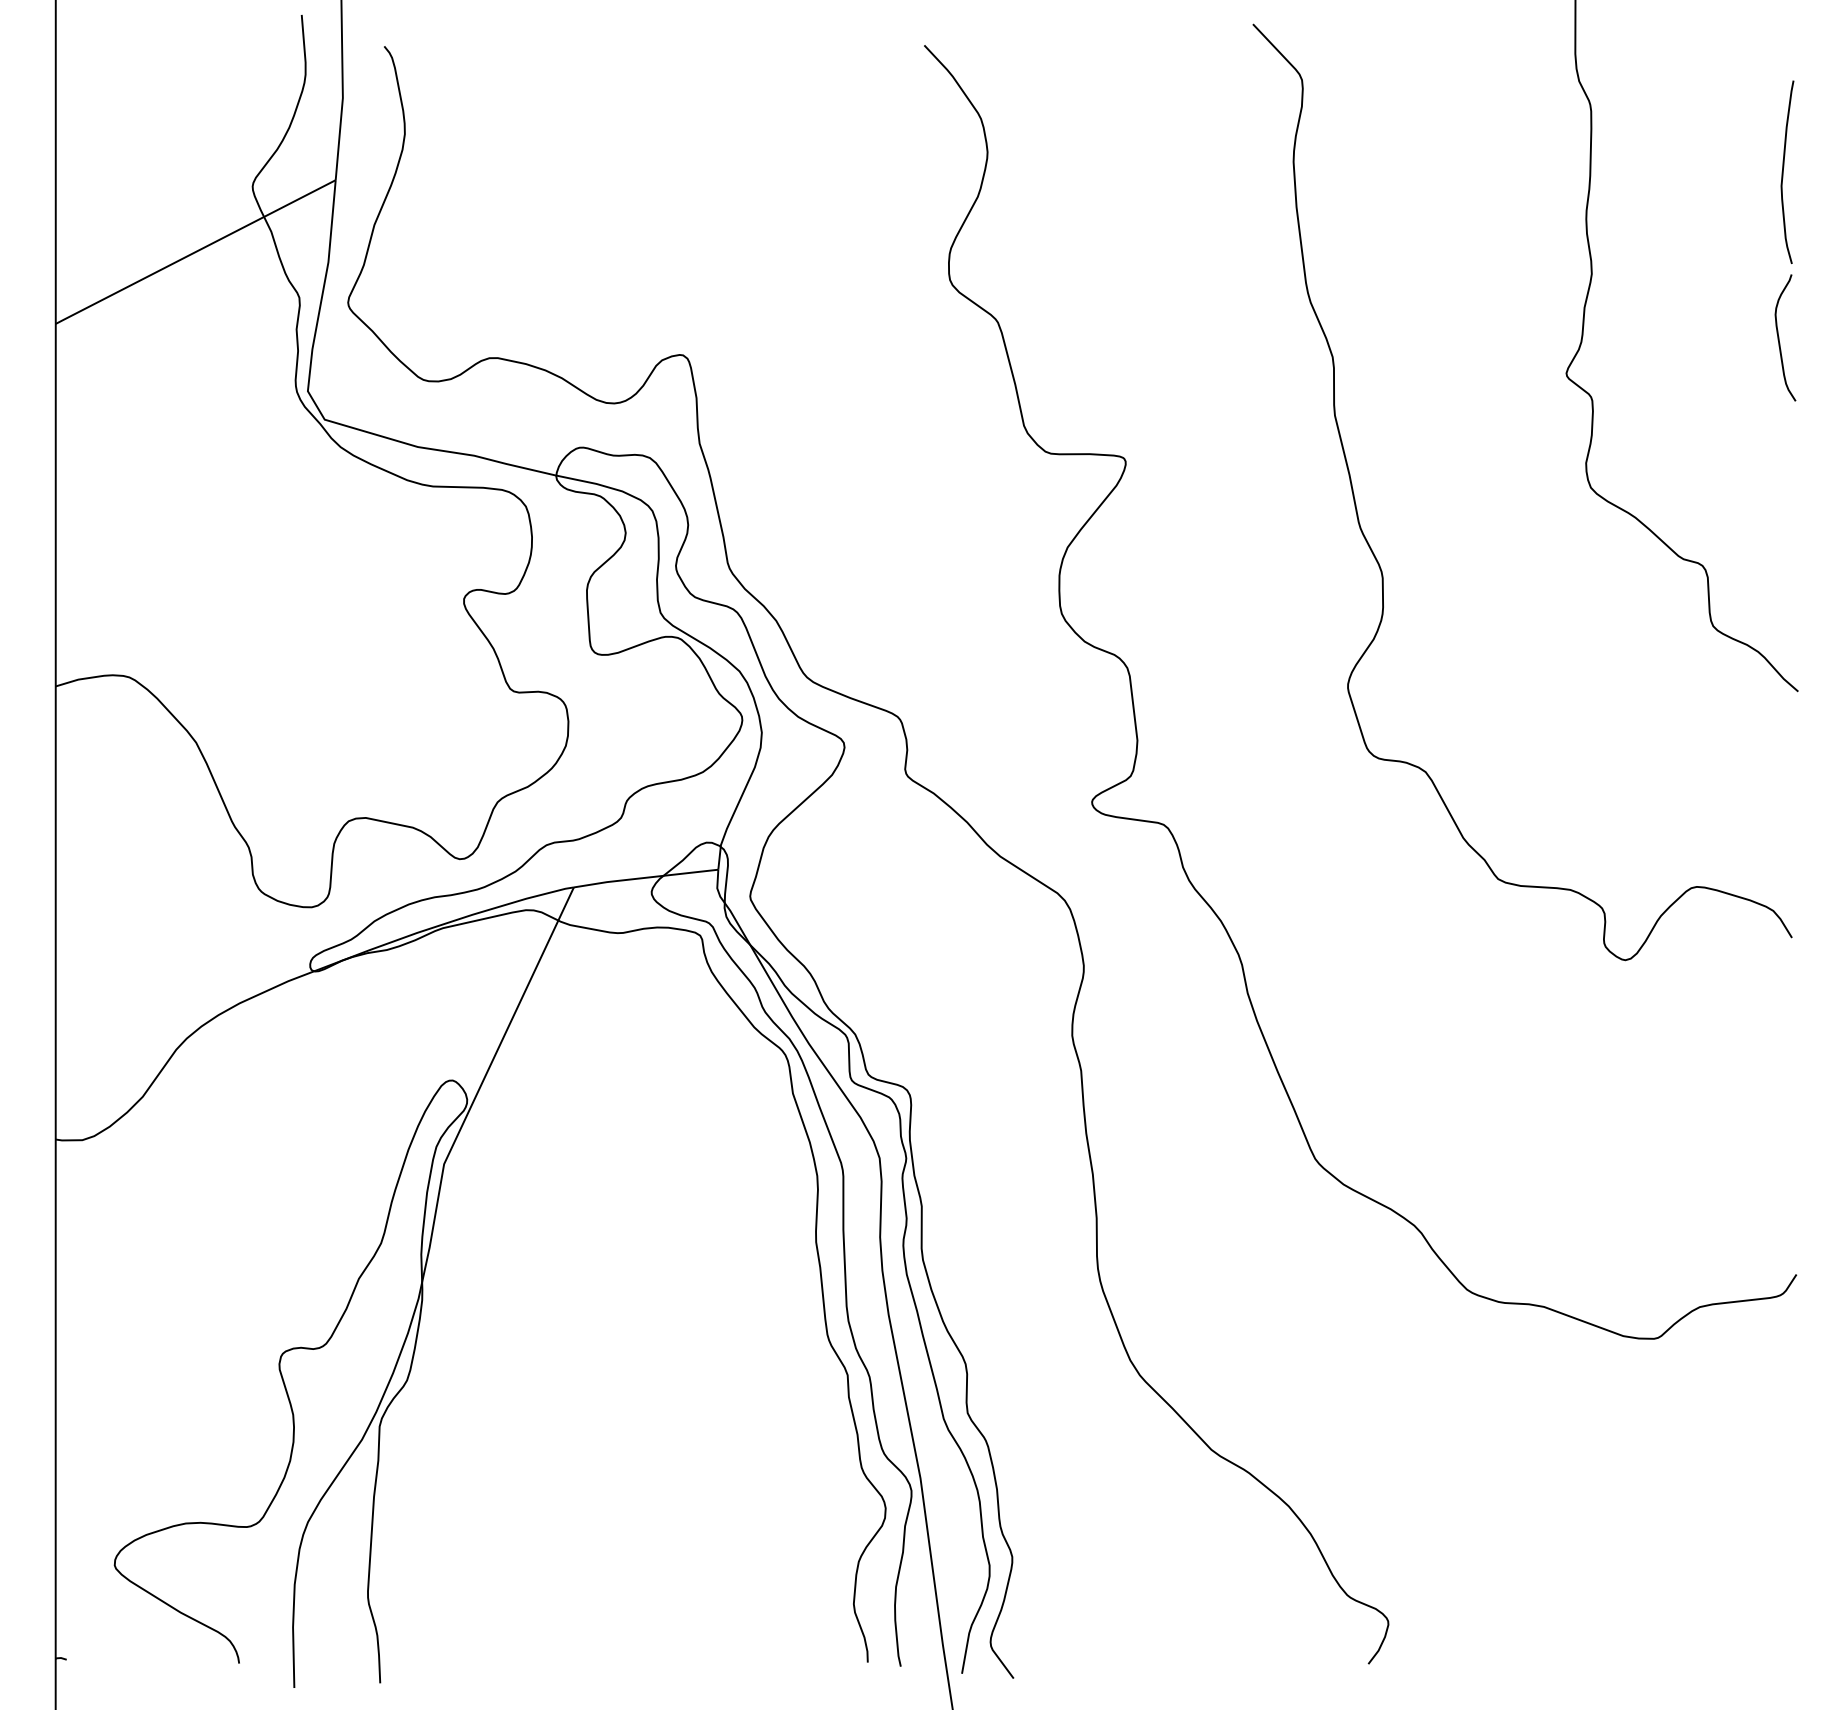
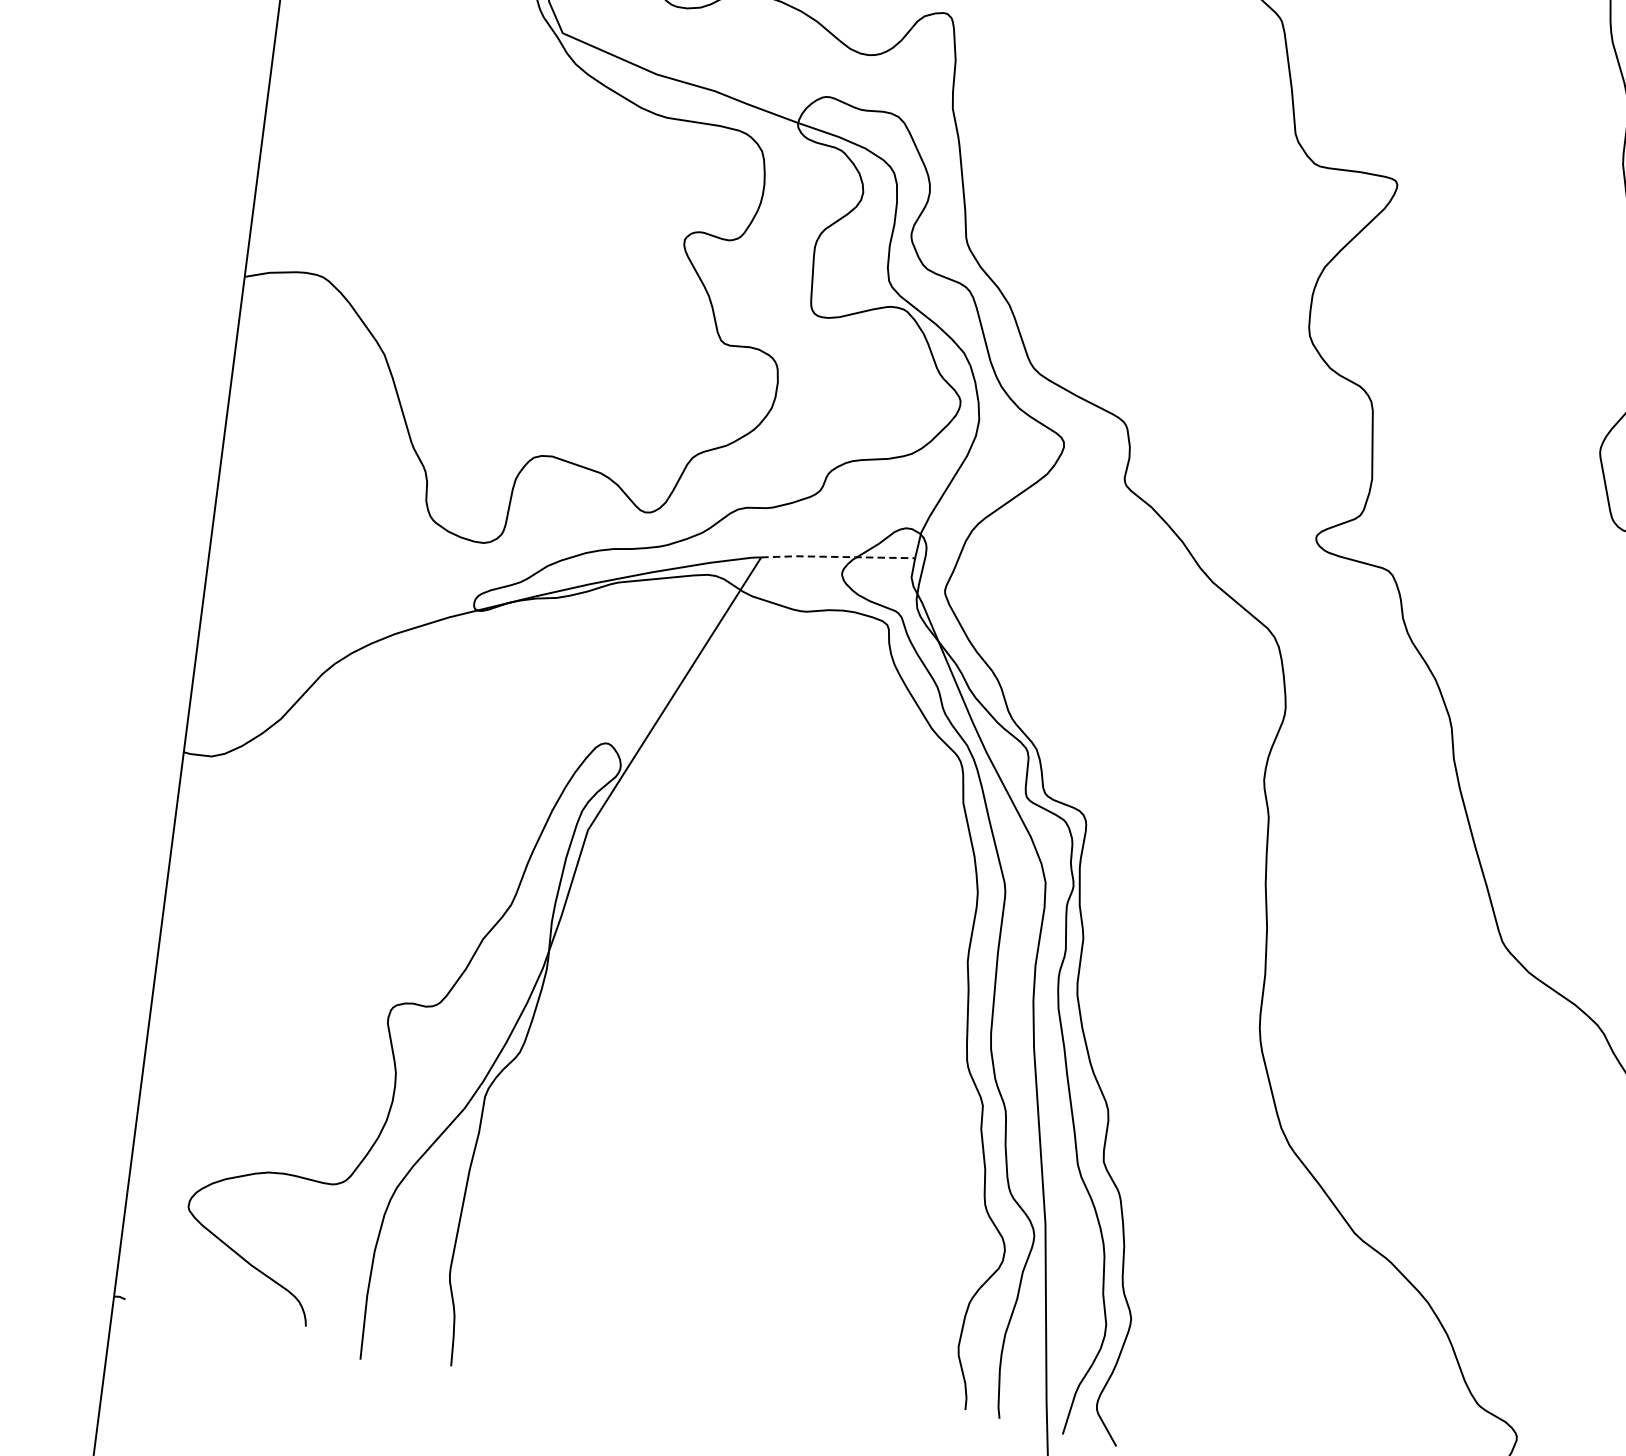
line: (645, 877) -> (837, 556), solid -> dashed

